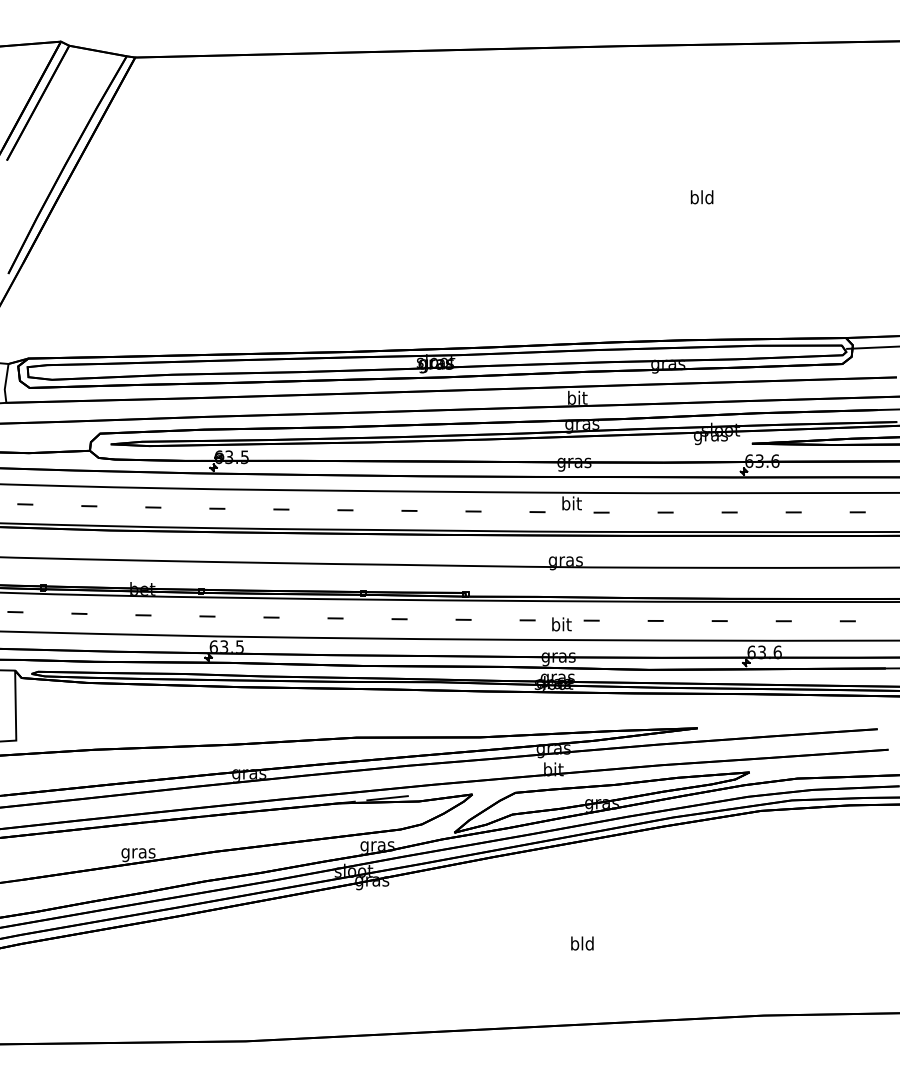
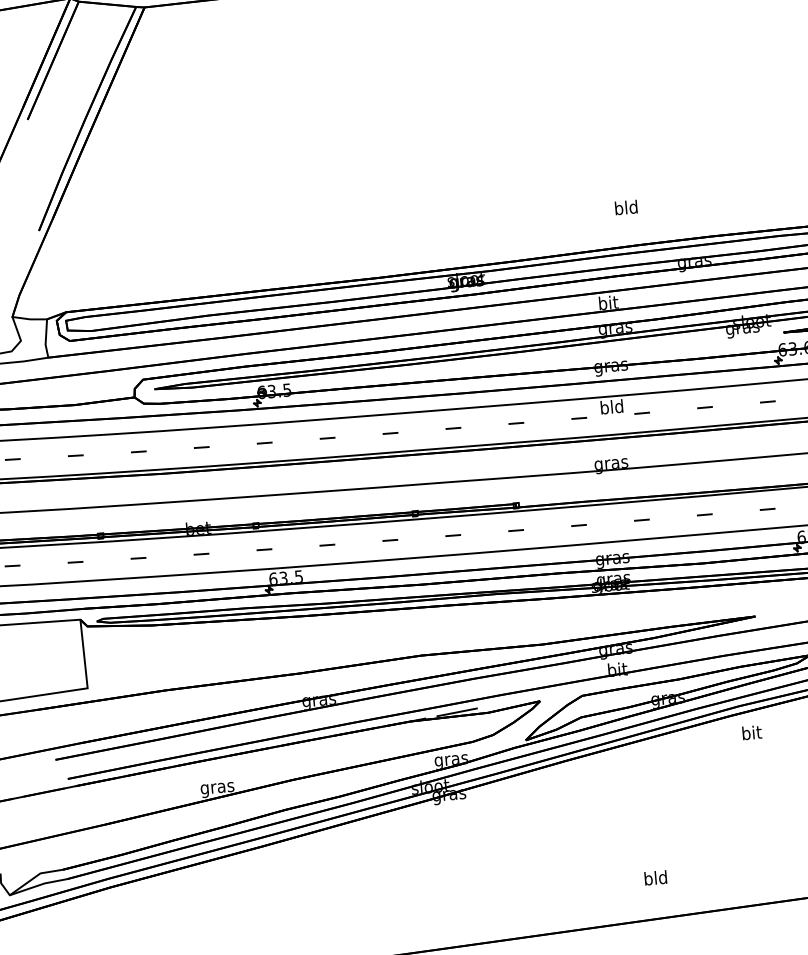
text: (701, 197) -> (625, 207), moved
text: (571, 503) -> (611, 406), bit -> bld
text: (561, 624) -> (751, 732), moved
text: (582, 943) -> (655, 877), moved

